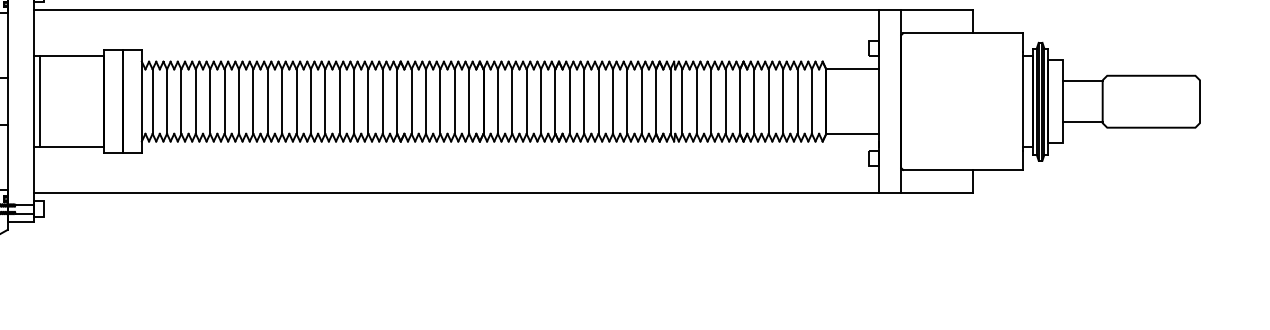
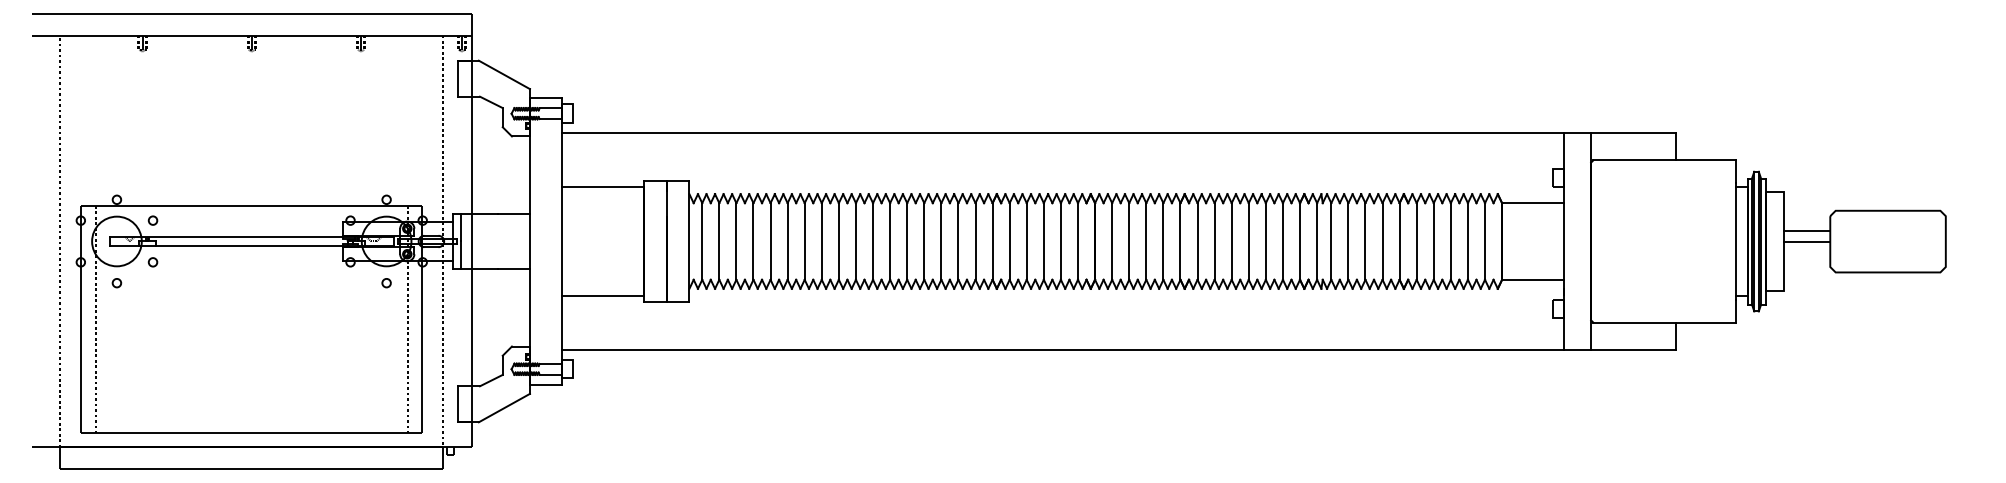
line: (1082, 81) -> (1806, 242), moved
line: (40, 101) -> (568, 241), removed
line: (1082, 122) -> (1806, 231), moved

